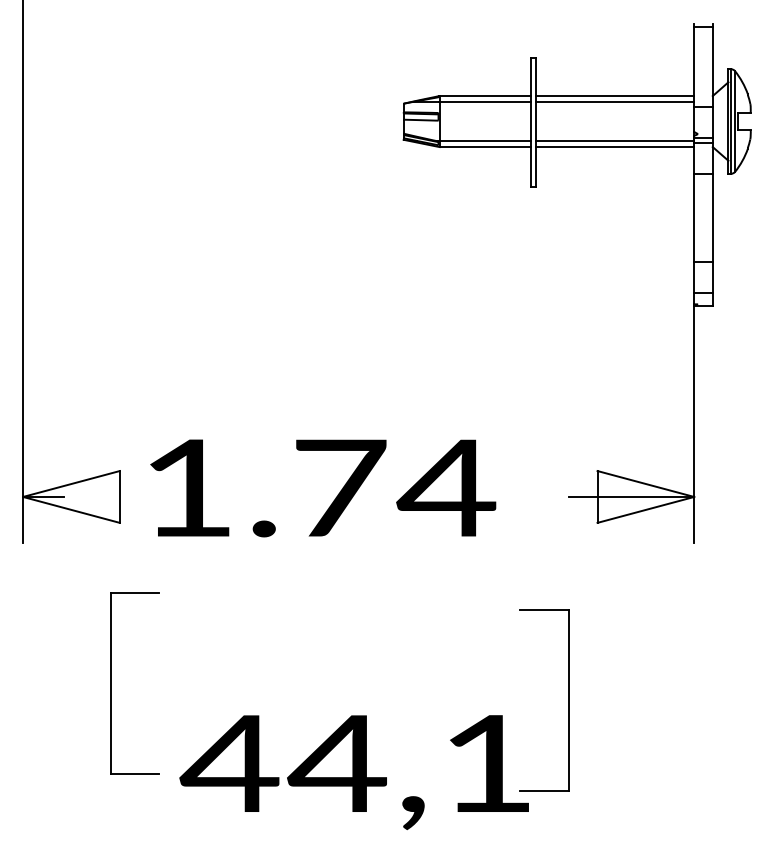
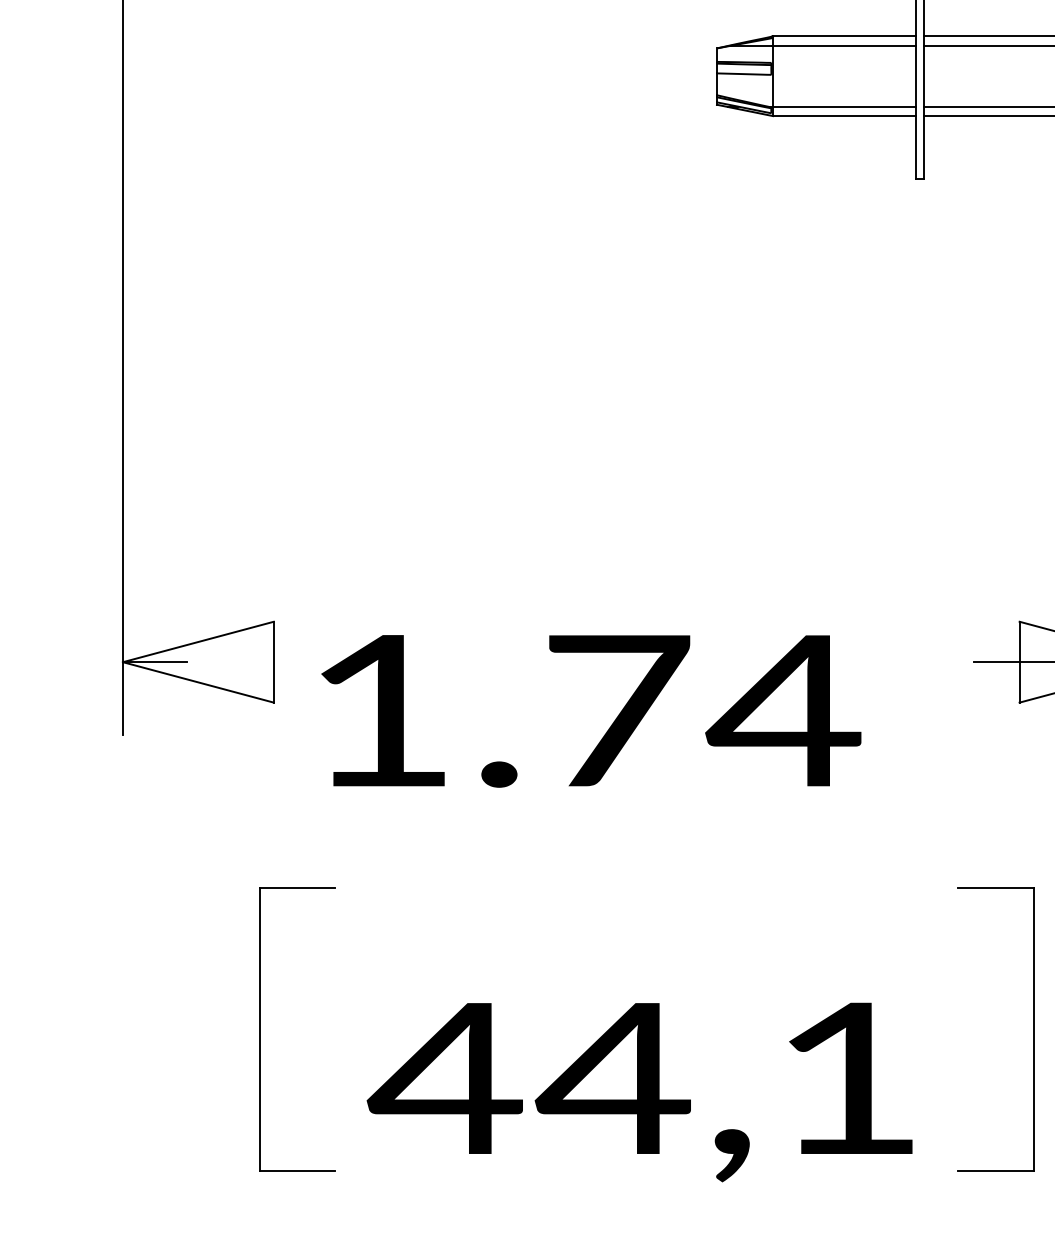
text: (323, 488) -> (591, 711), moved
part: (111, 683) -> (260, 1029), moved
part: (568, 700) -> (1033, 1029), moved

